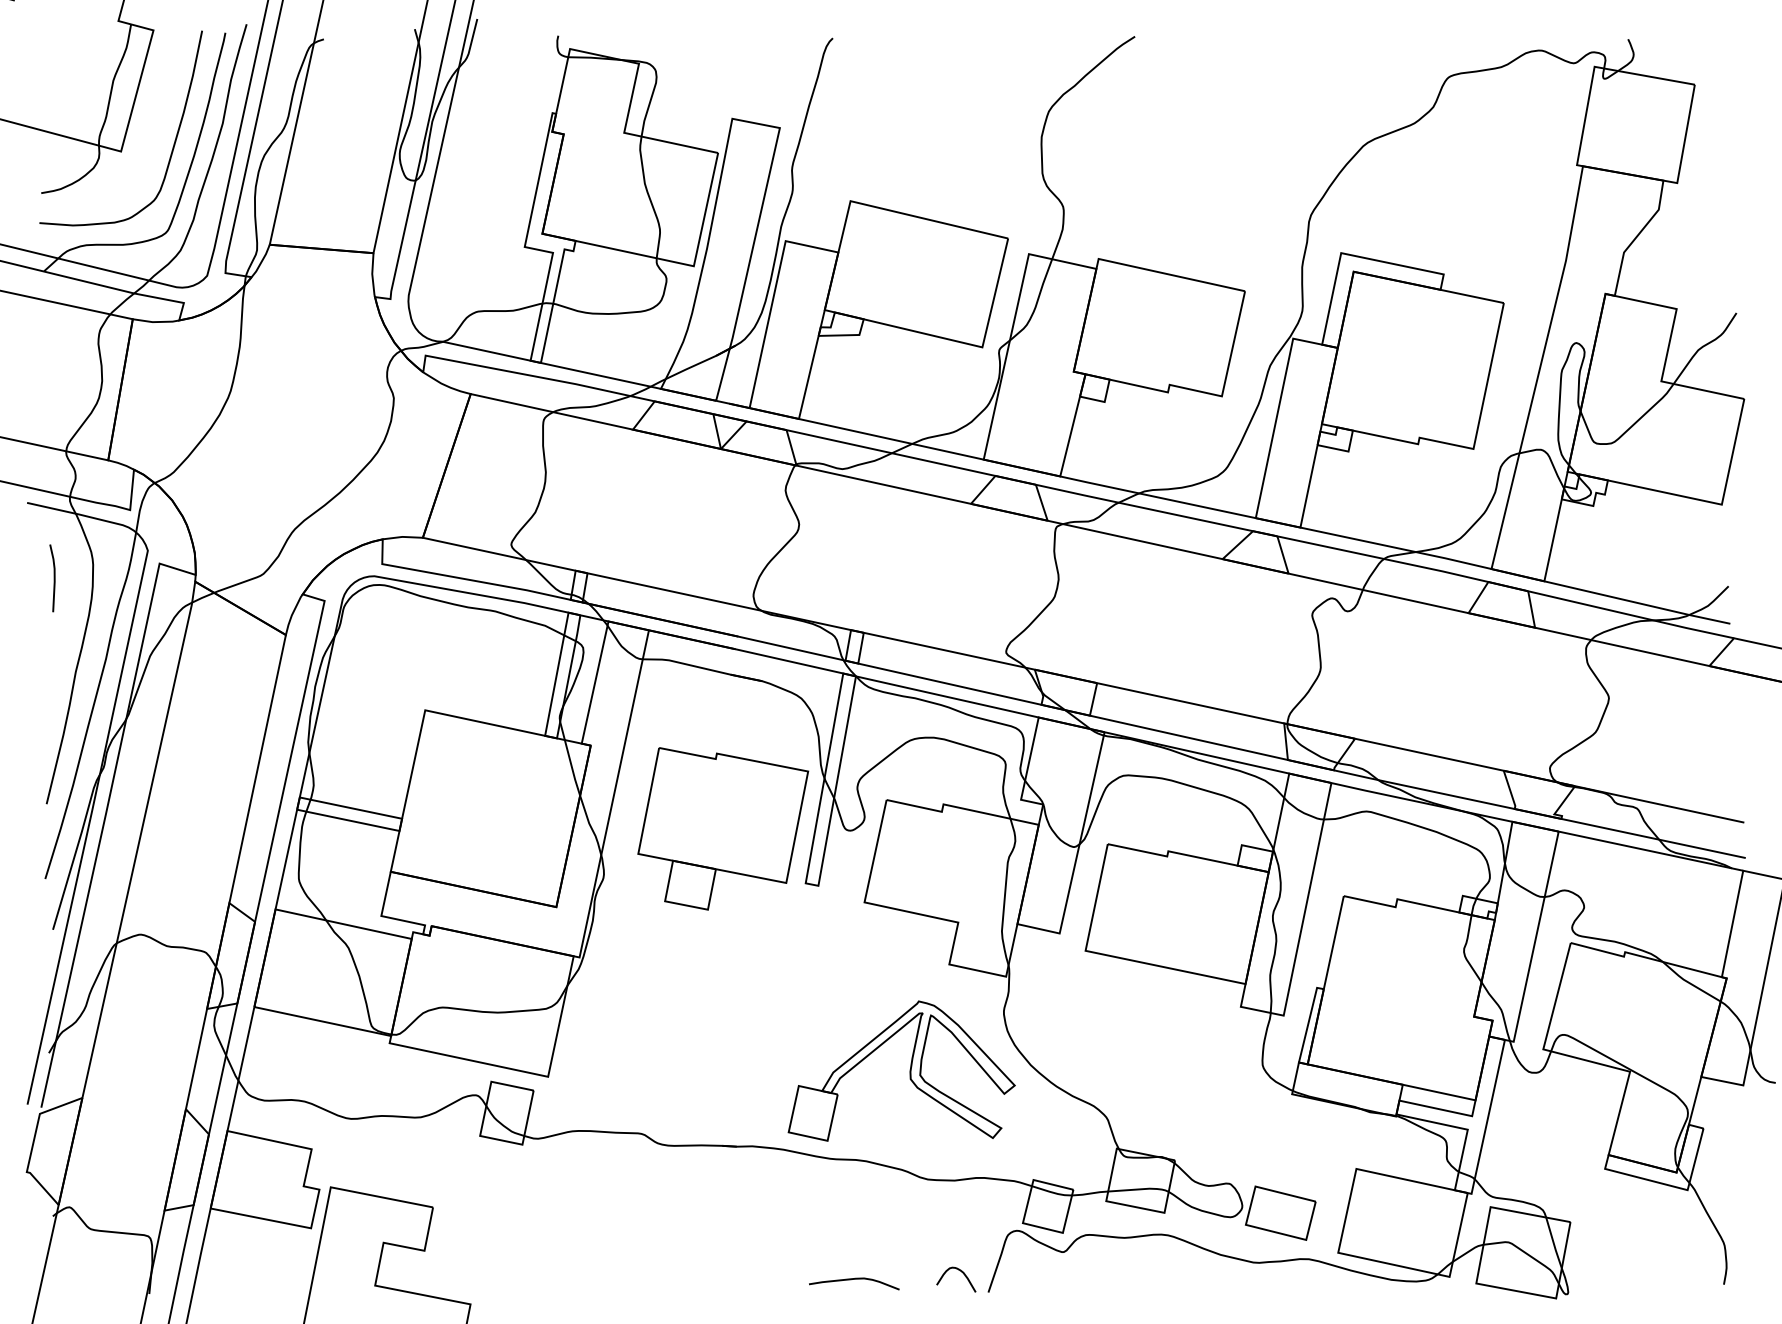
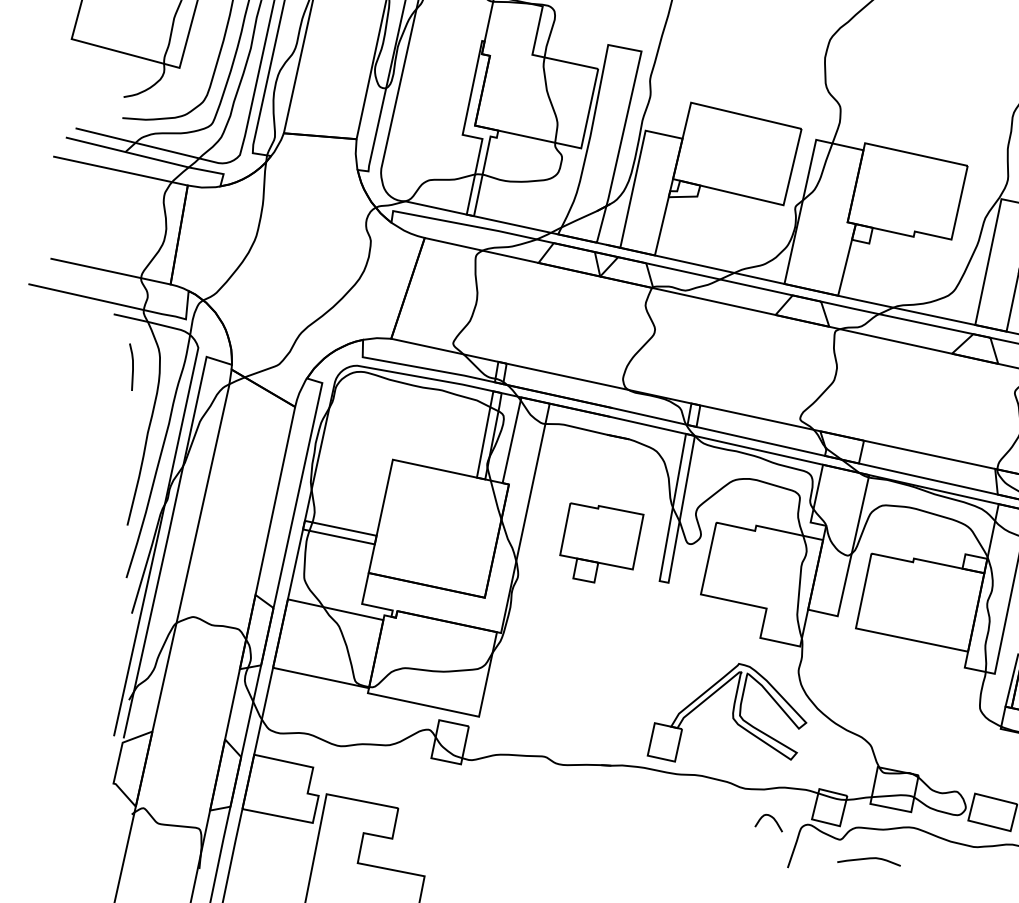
part: (723, 828) -> (602, 542), size x0.7
curve: (962, 1273) -> (773, 818), moved
curve: (854, 1279) -> (869, 858), moved

